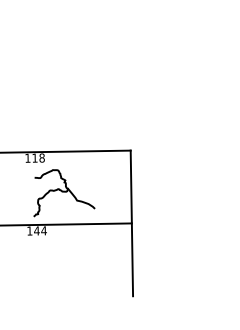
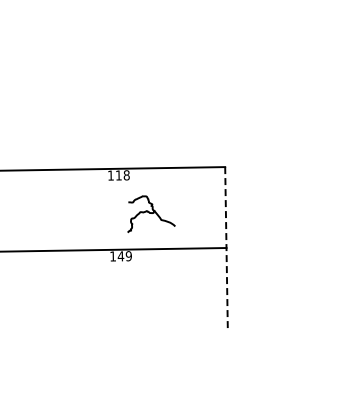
part: (64, 192) -> (151, 213), size x0.7
line: (131, 223) -> (226, 248), solid -> dashed
text: (43, 231) -> (128, 256), 144 -> 149

